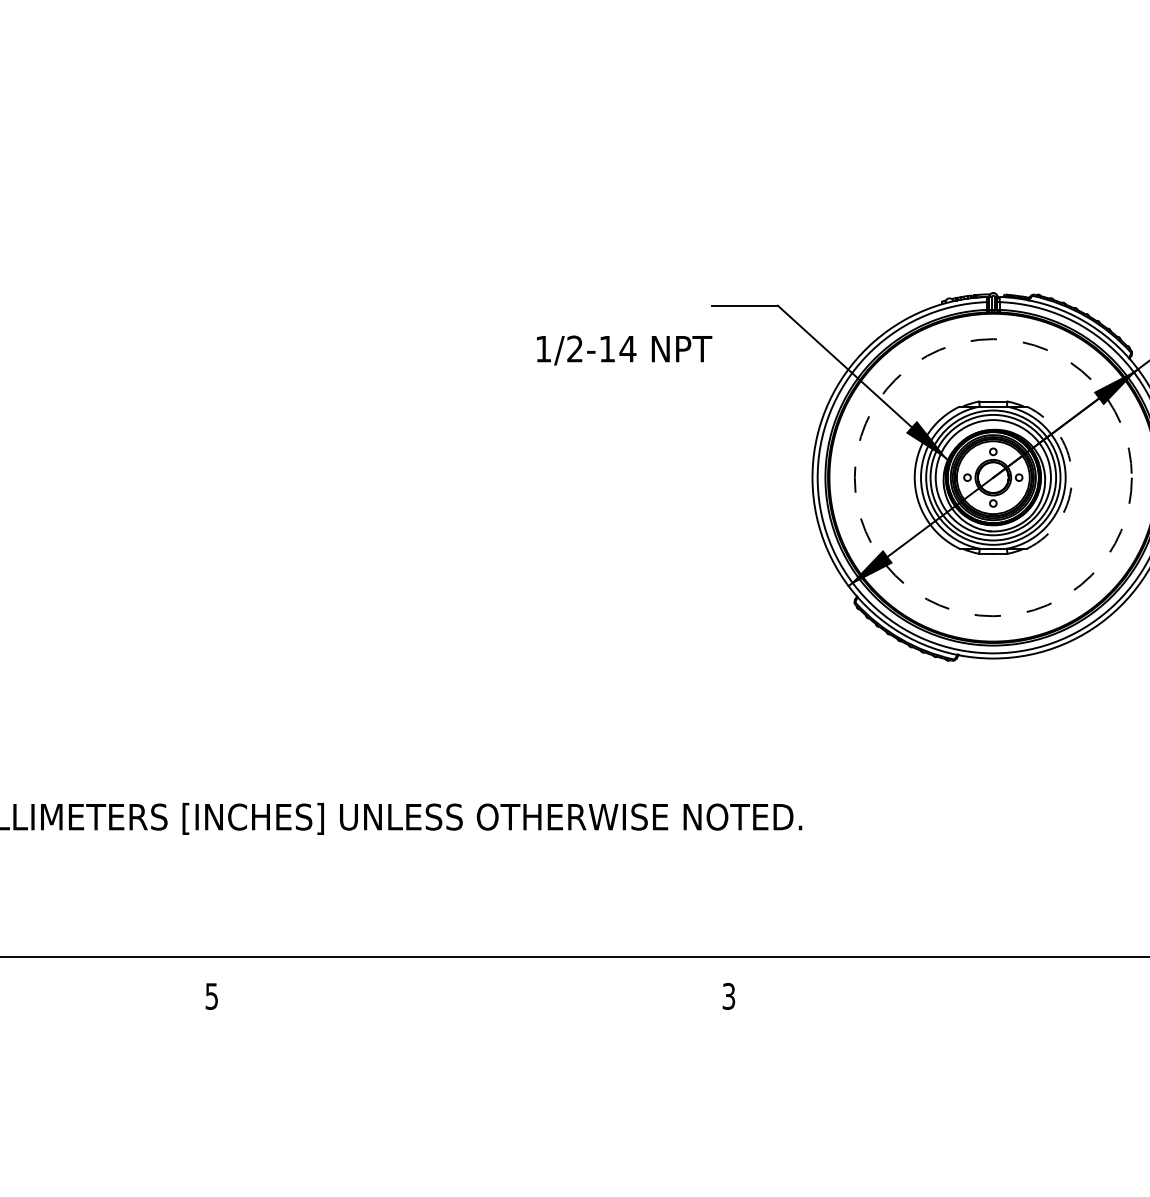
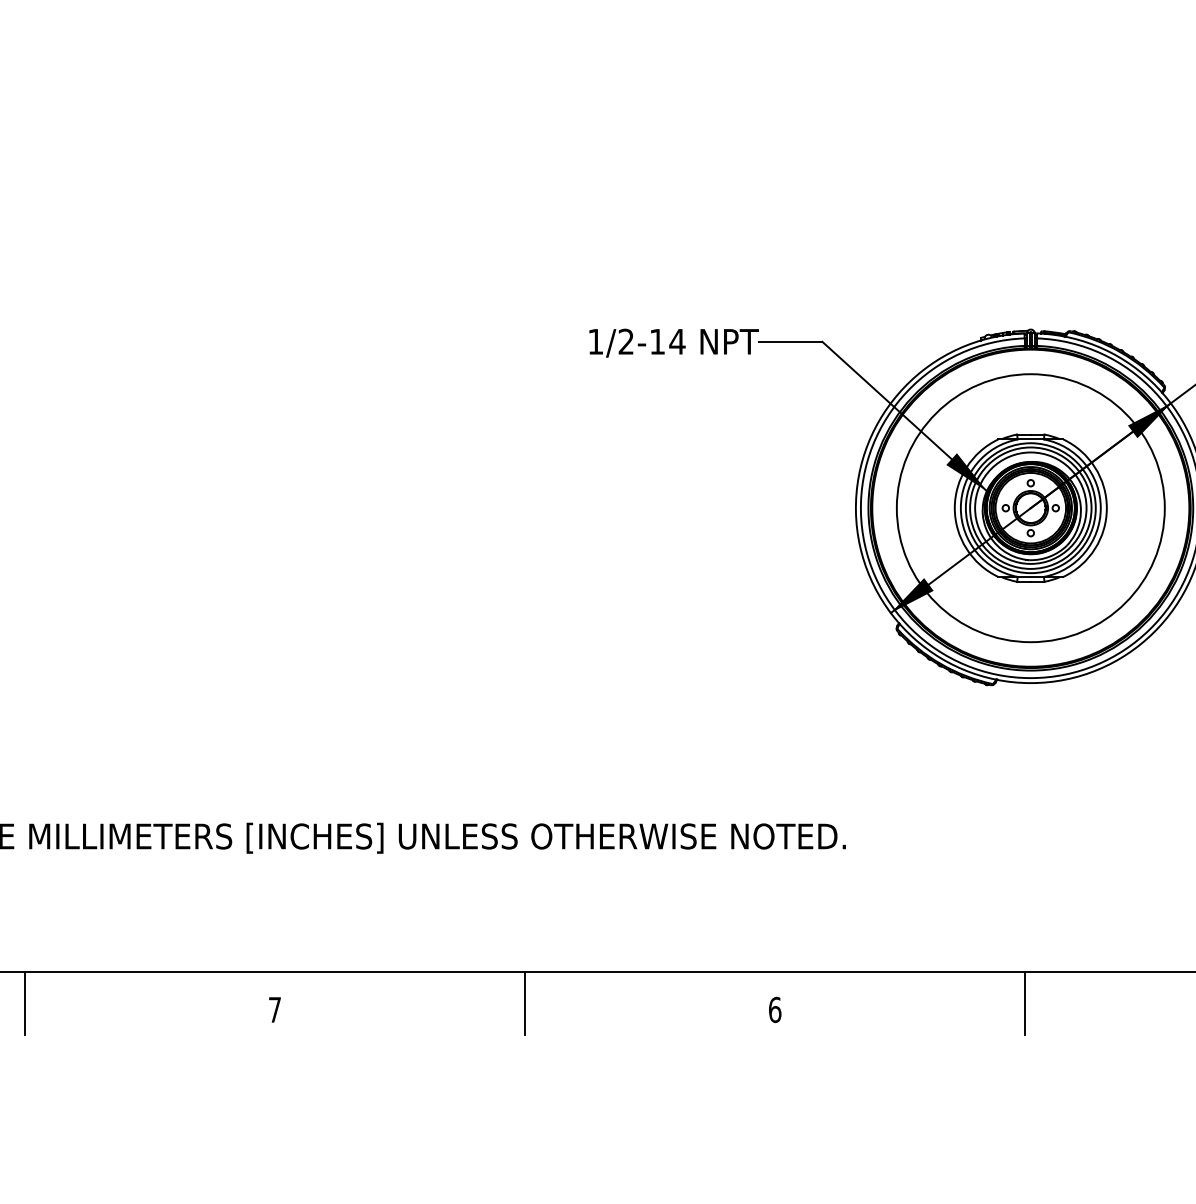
text: (623, 349) -> (673, 342), moved
circle: (993, 477) -> (1030, 508), dashed -> solid
arc: (1071, 477) -> (1106, 508), dashed -> solid
line: (470, 989) -> (525, 1003), added
line: (987, 989) -> (1025, 1003), added
text: (729, 995) -> (775, 1009), 3 -> 6
text: (211, 997) -> (274, 1010), 5 -> 7

